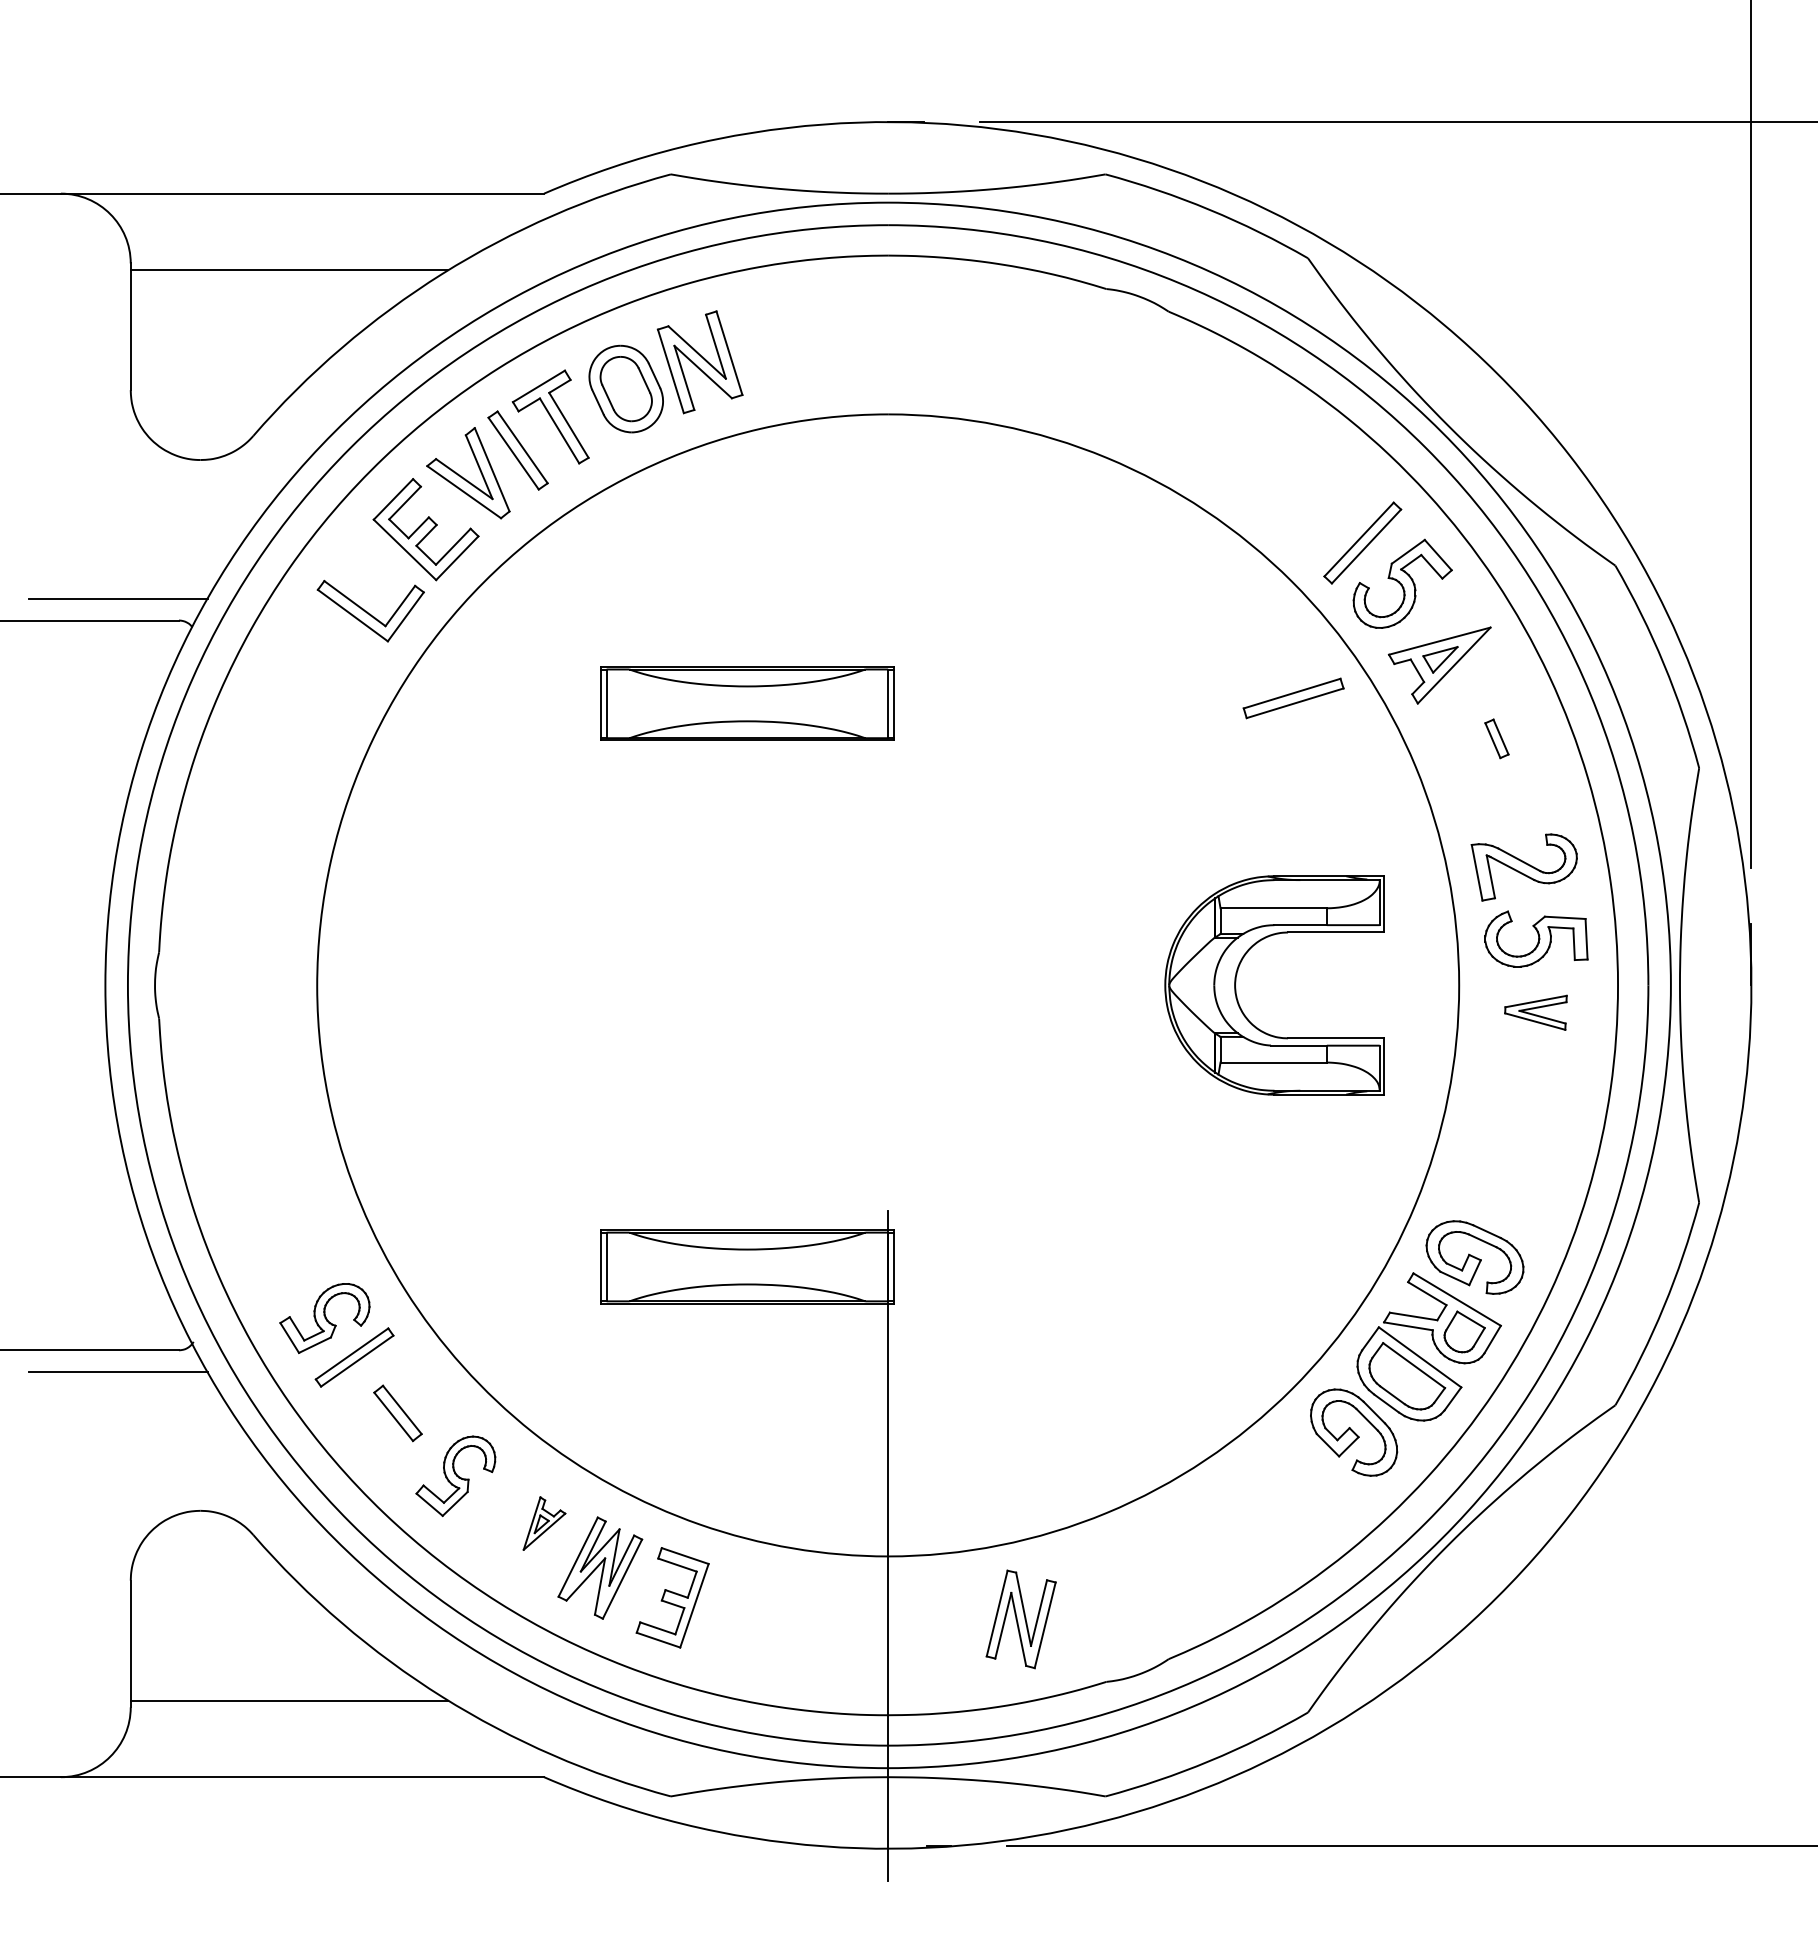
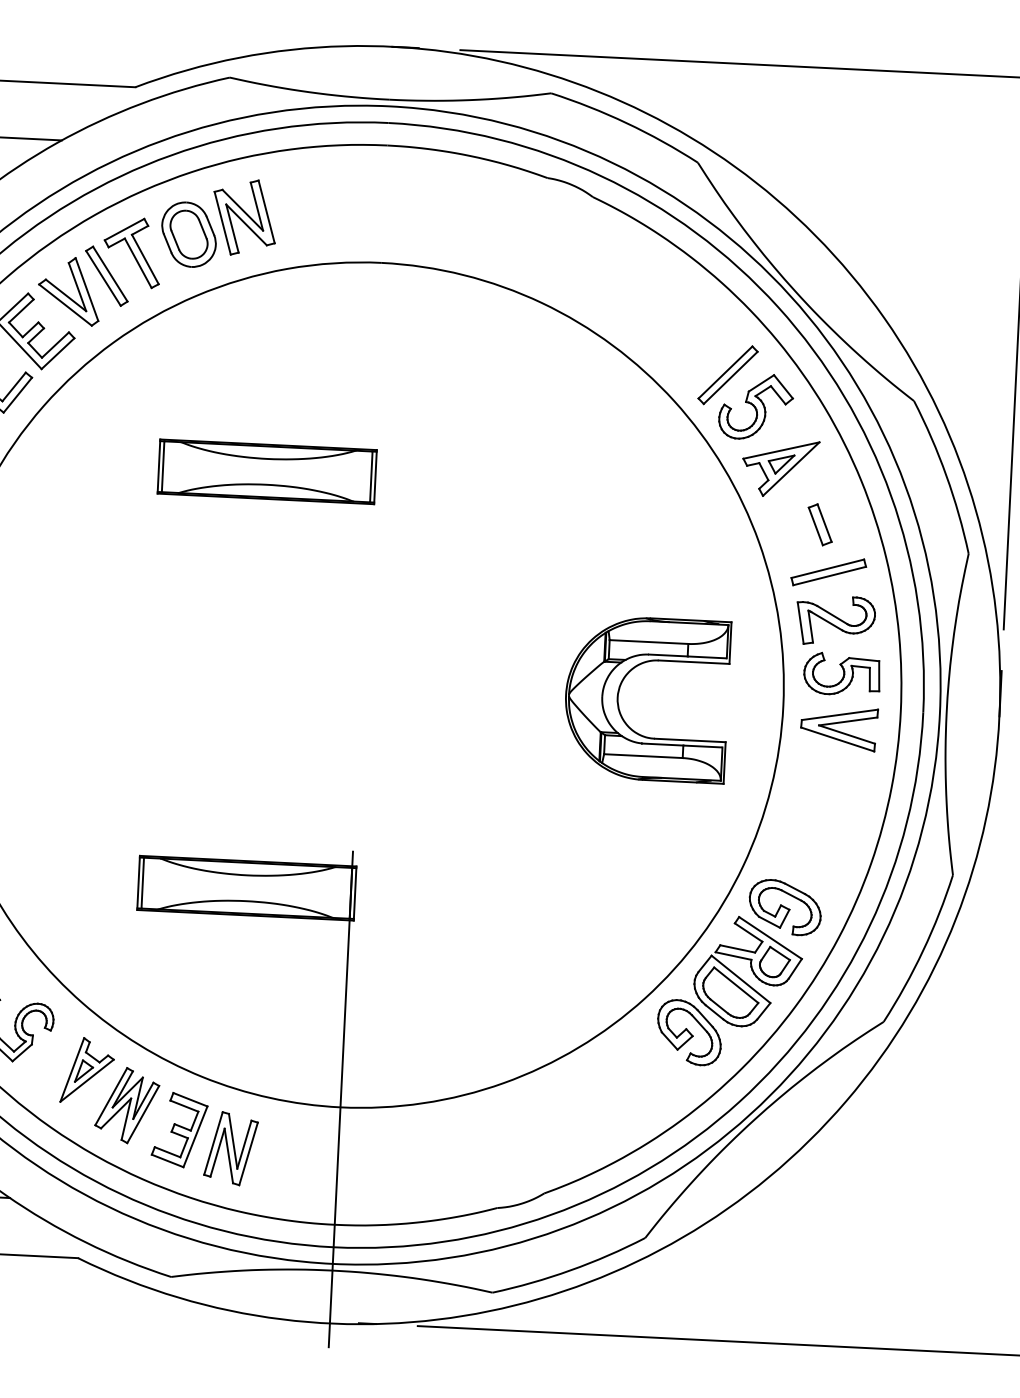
part: (1293, 698) -> (828, 572), moved
part: (1496, 738) -> (819, 524), size x1.43
part: (1535, 1012) -> (838, 728), size x1.67
part: (544, 1523) -> (87, 1070), size x1.67
part: (1020, 1619) -> (230, 1148), moved

